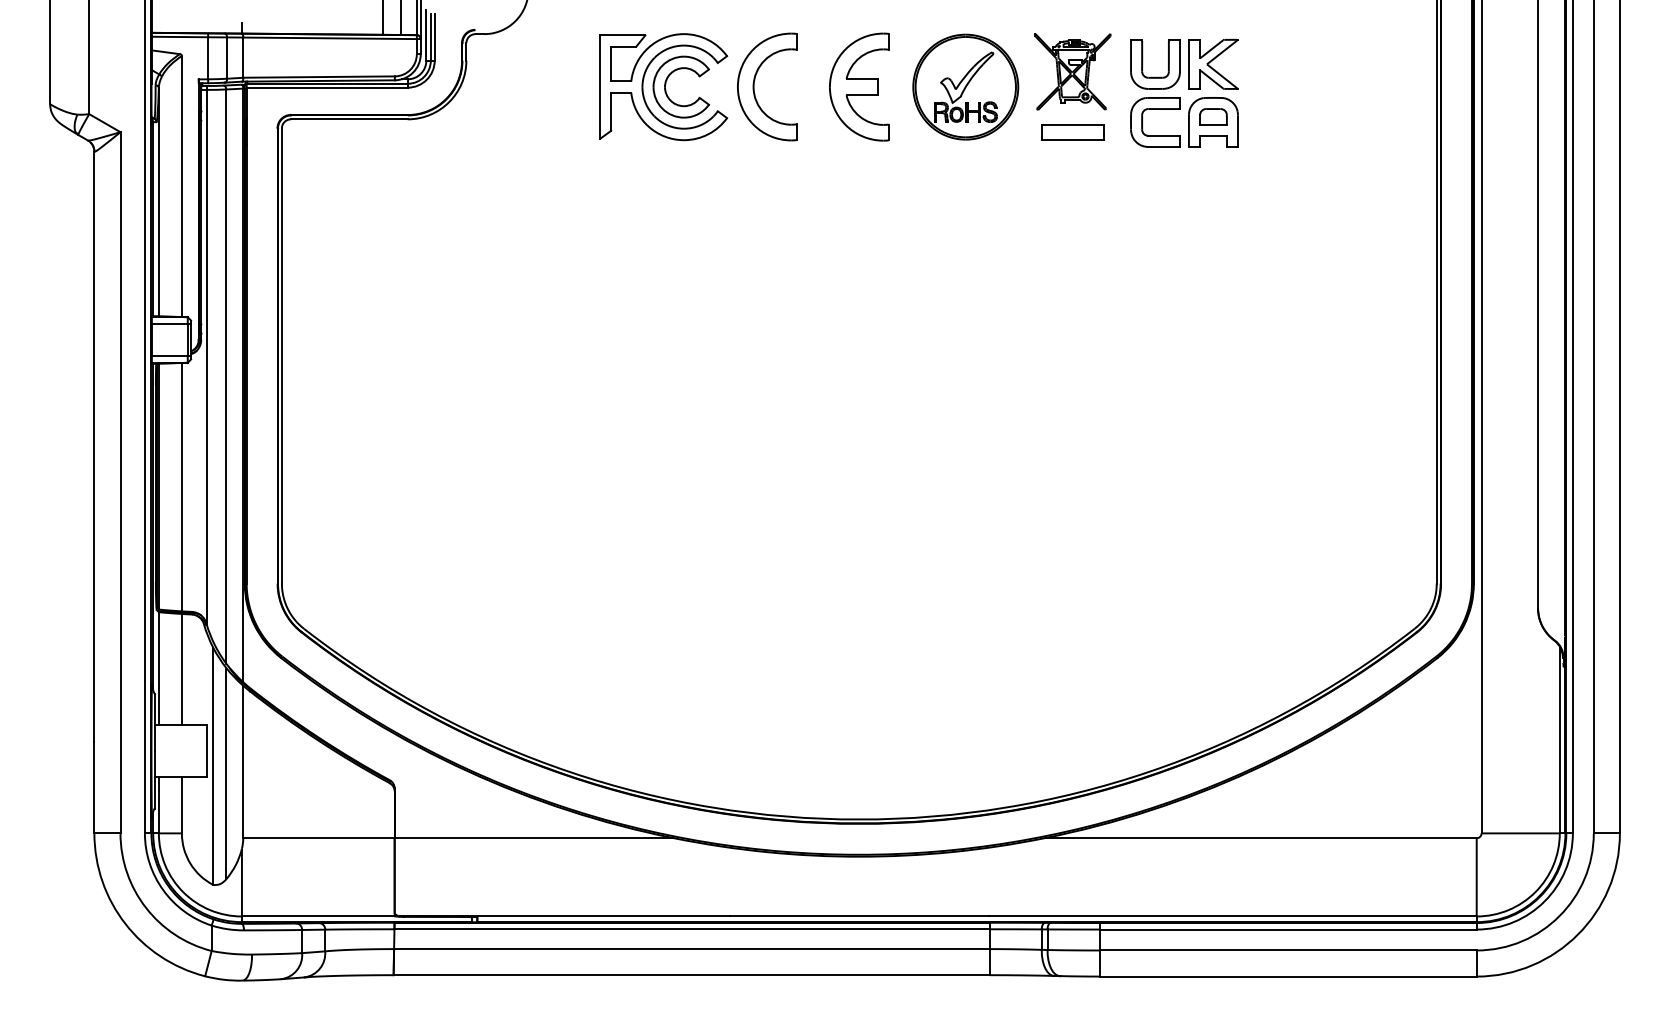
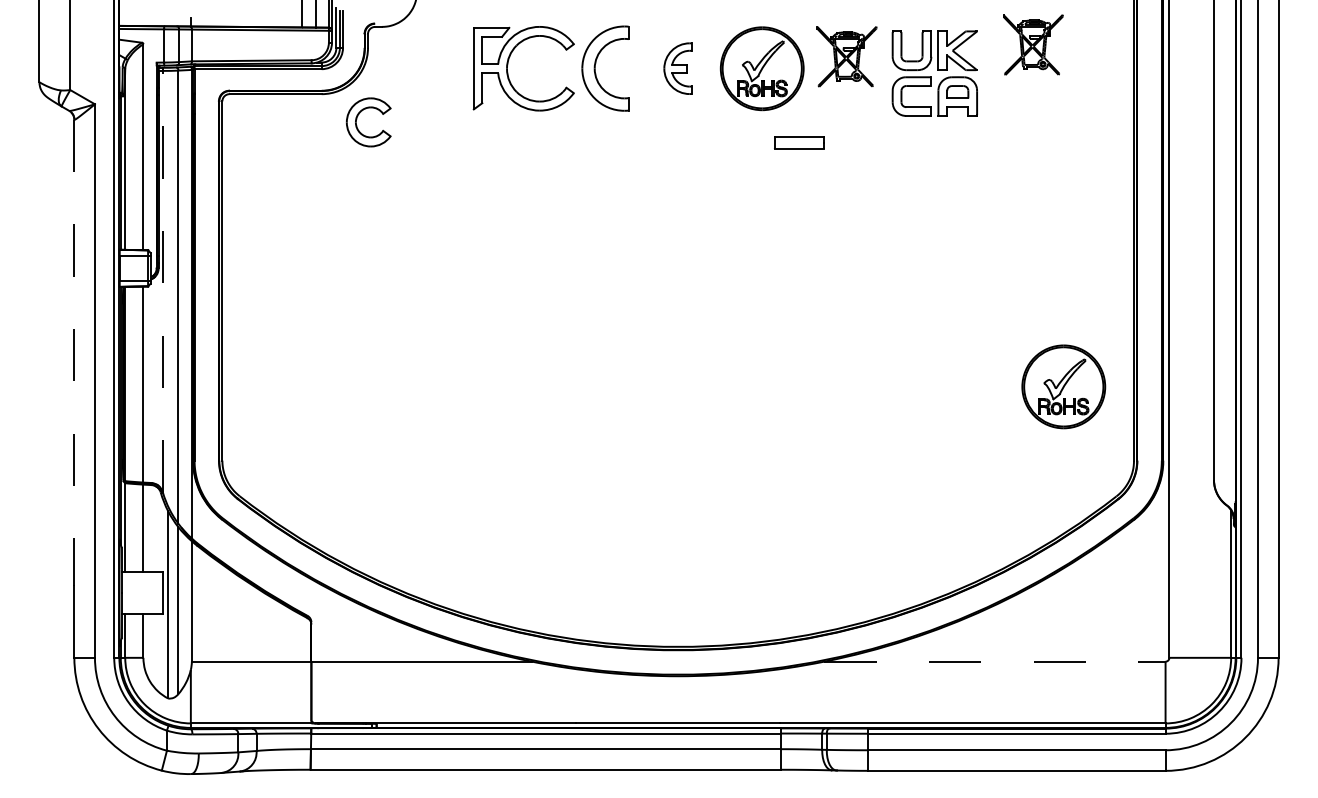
part: (1308, 56) -> (1032, 44), added
part: (666, 84) -> (357, 120), moved
part: (859, 86) -> (678, 68), size x0.6
part: (1072, 132) -> (799, 142), moved
line: (206, 356) -> (162, 281), solid -> dashed
line: (94, 447) -> (74, 353), solid -> dashed
part: (1347, 489) -> (1063, 386), added
line: (1261, 838) -> (995, 661), solid -> dashed

